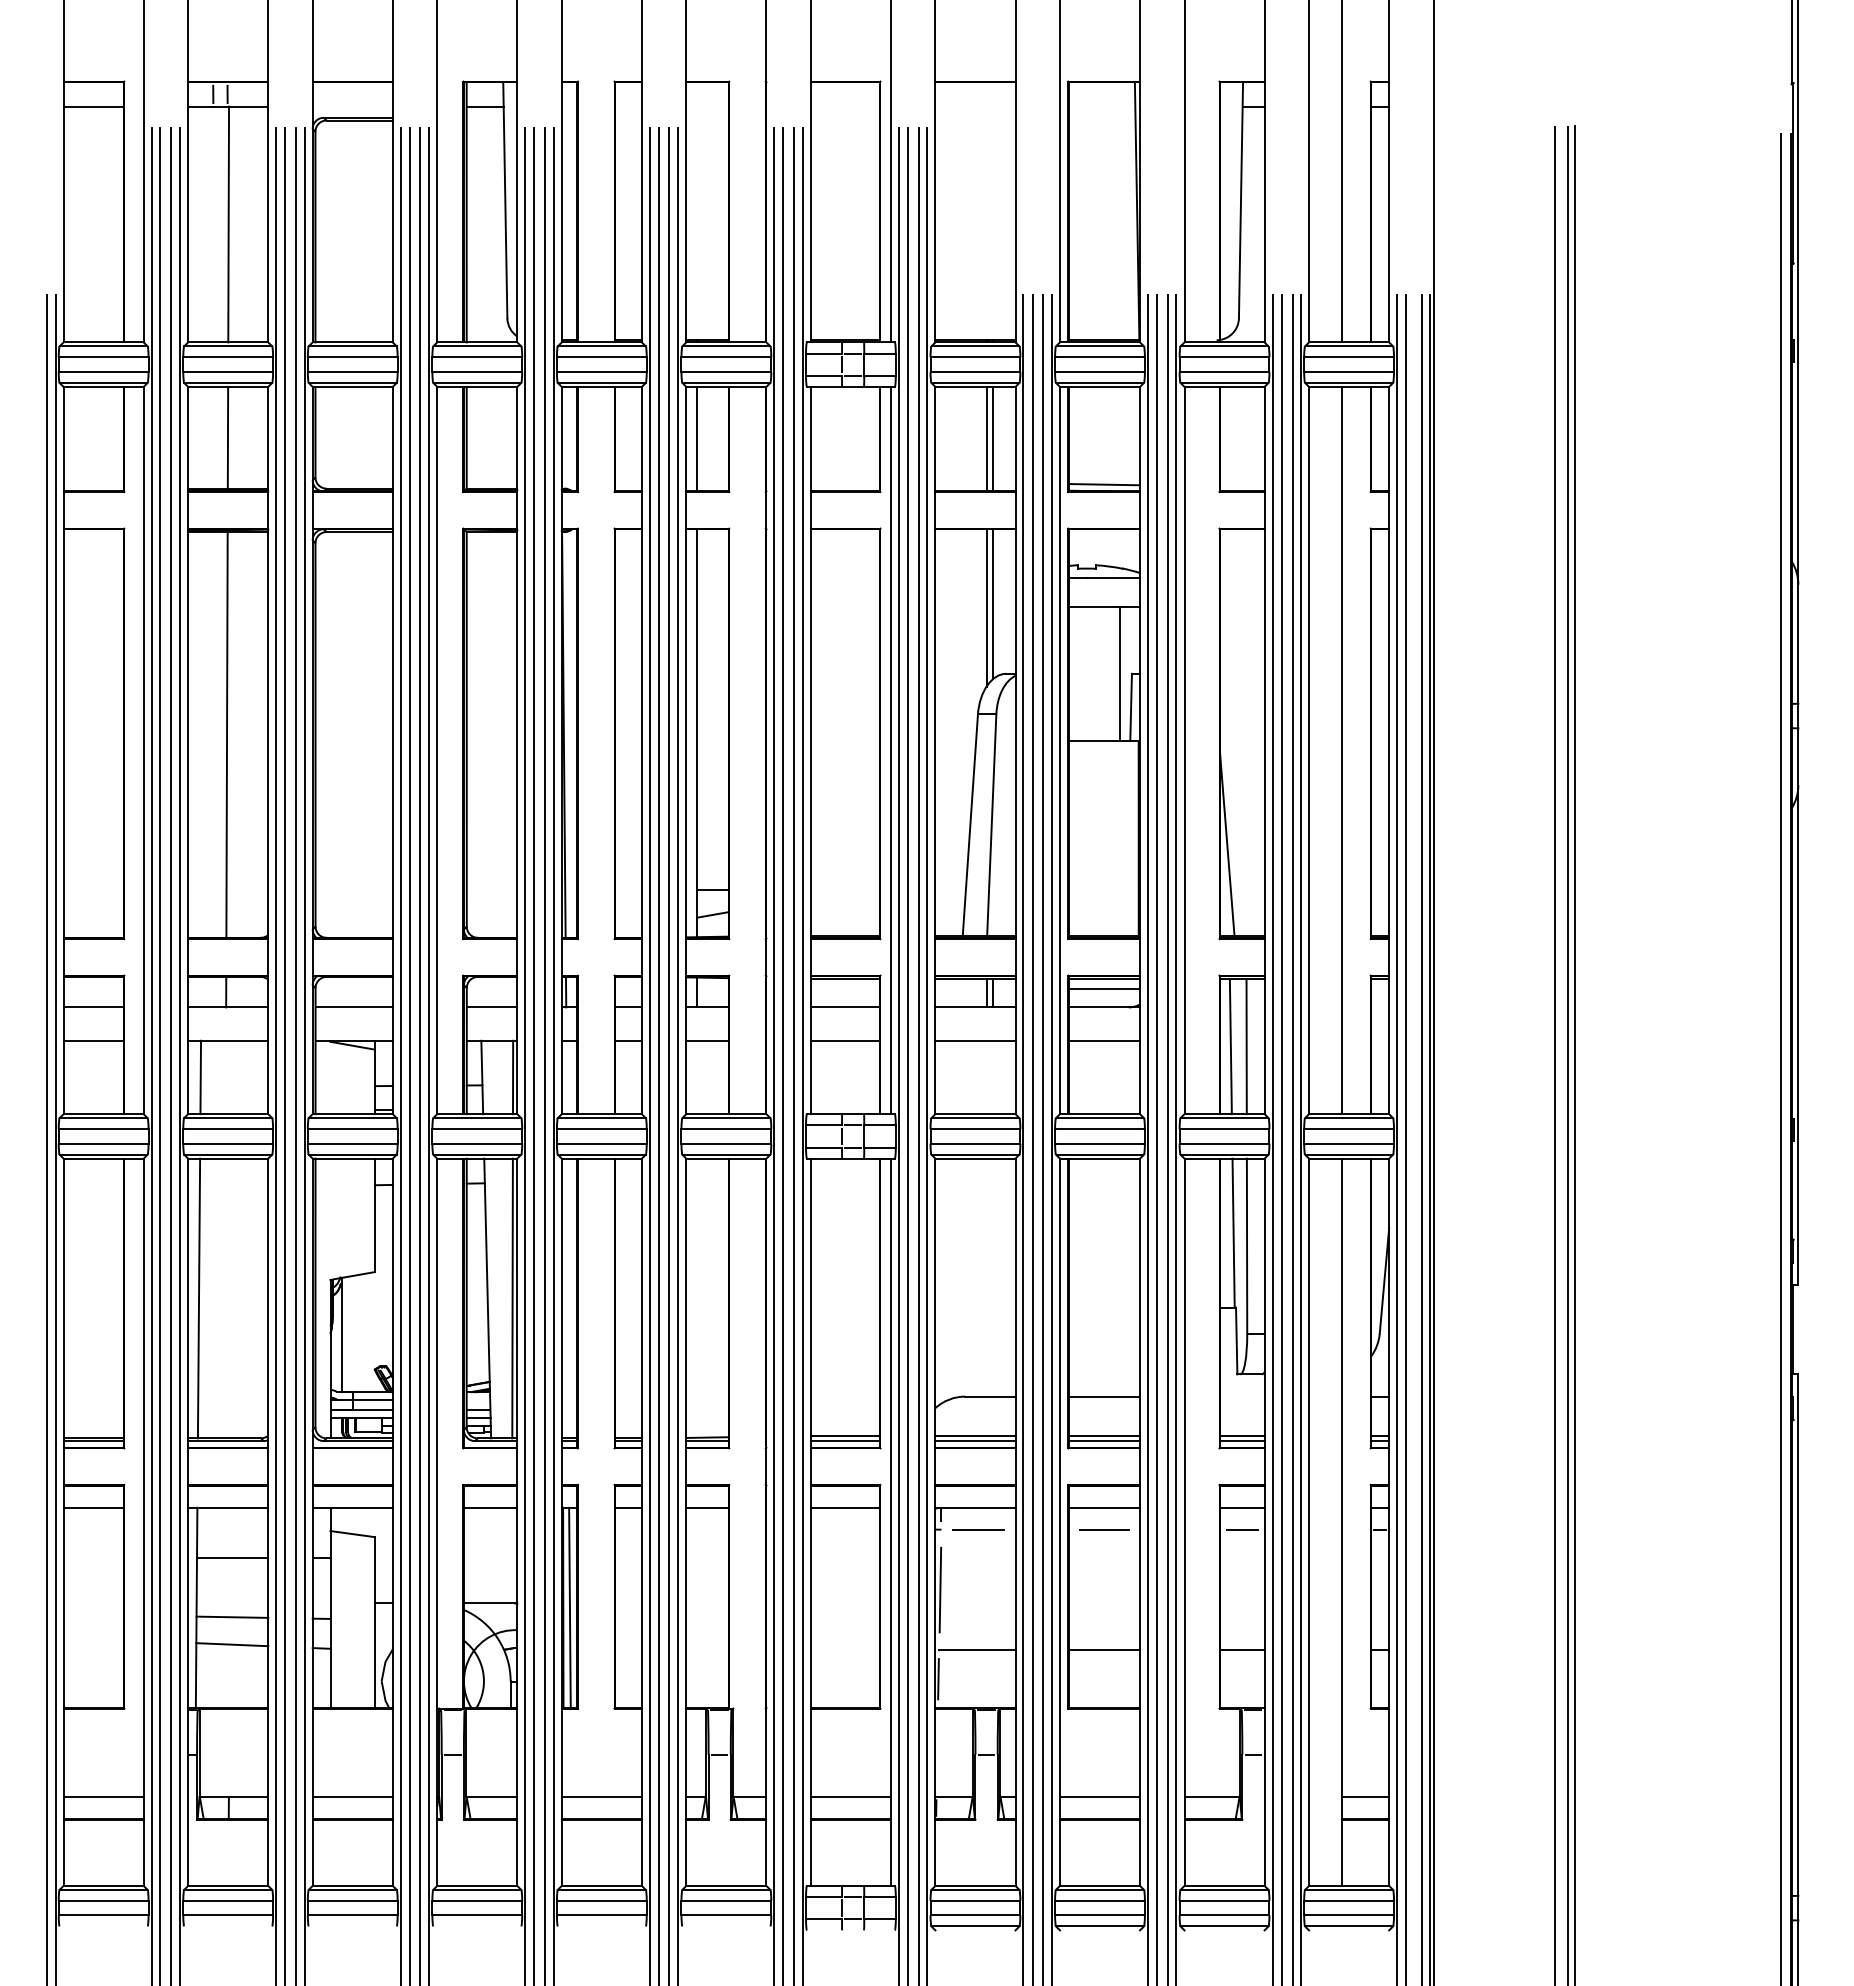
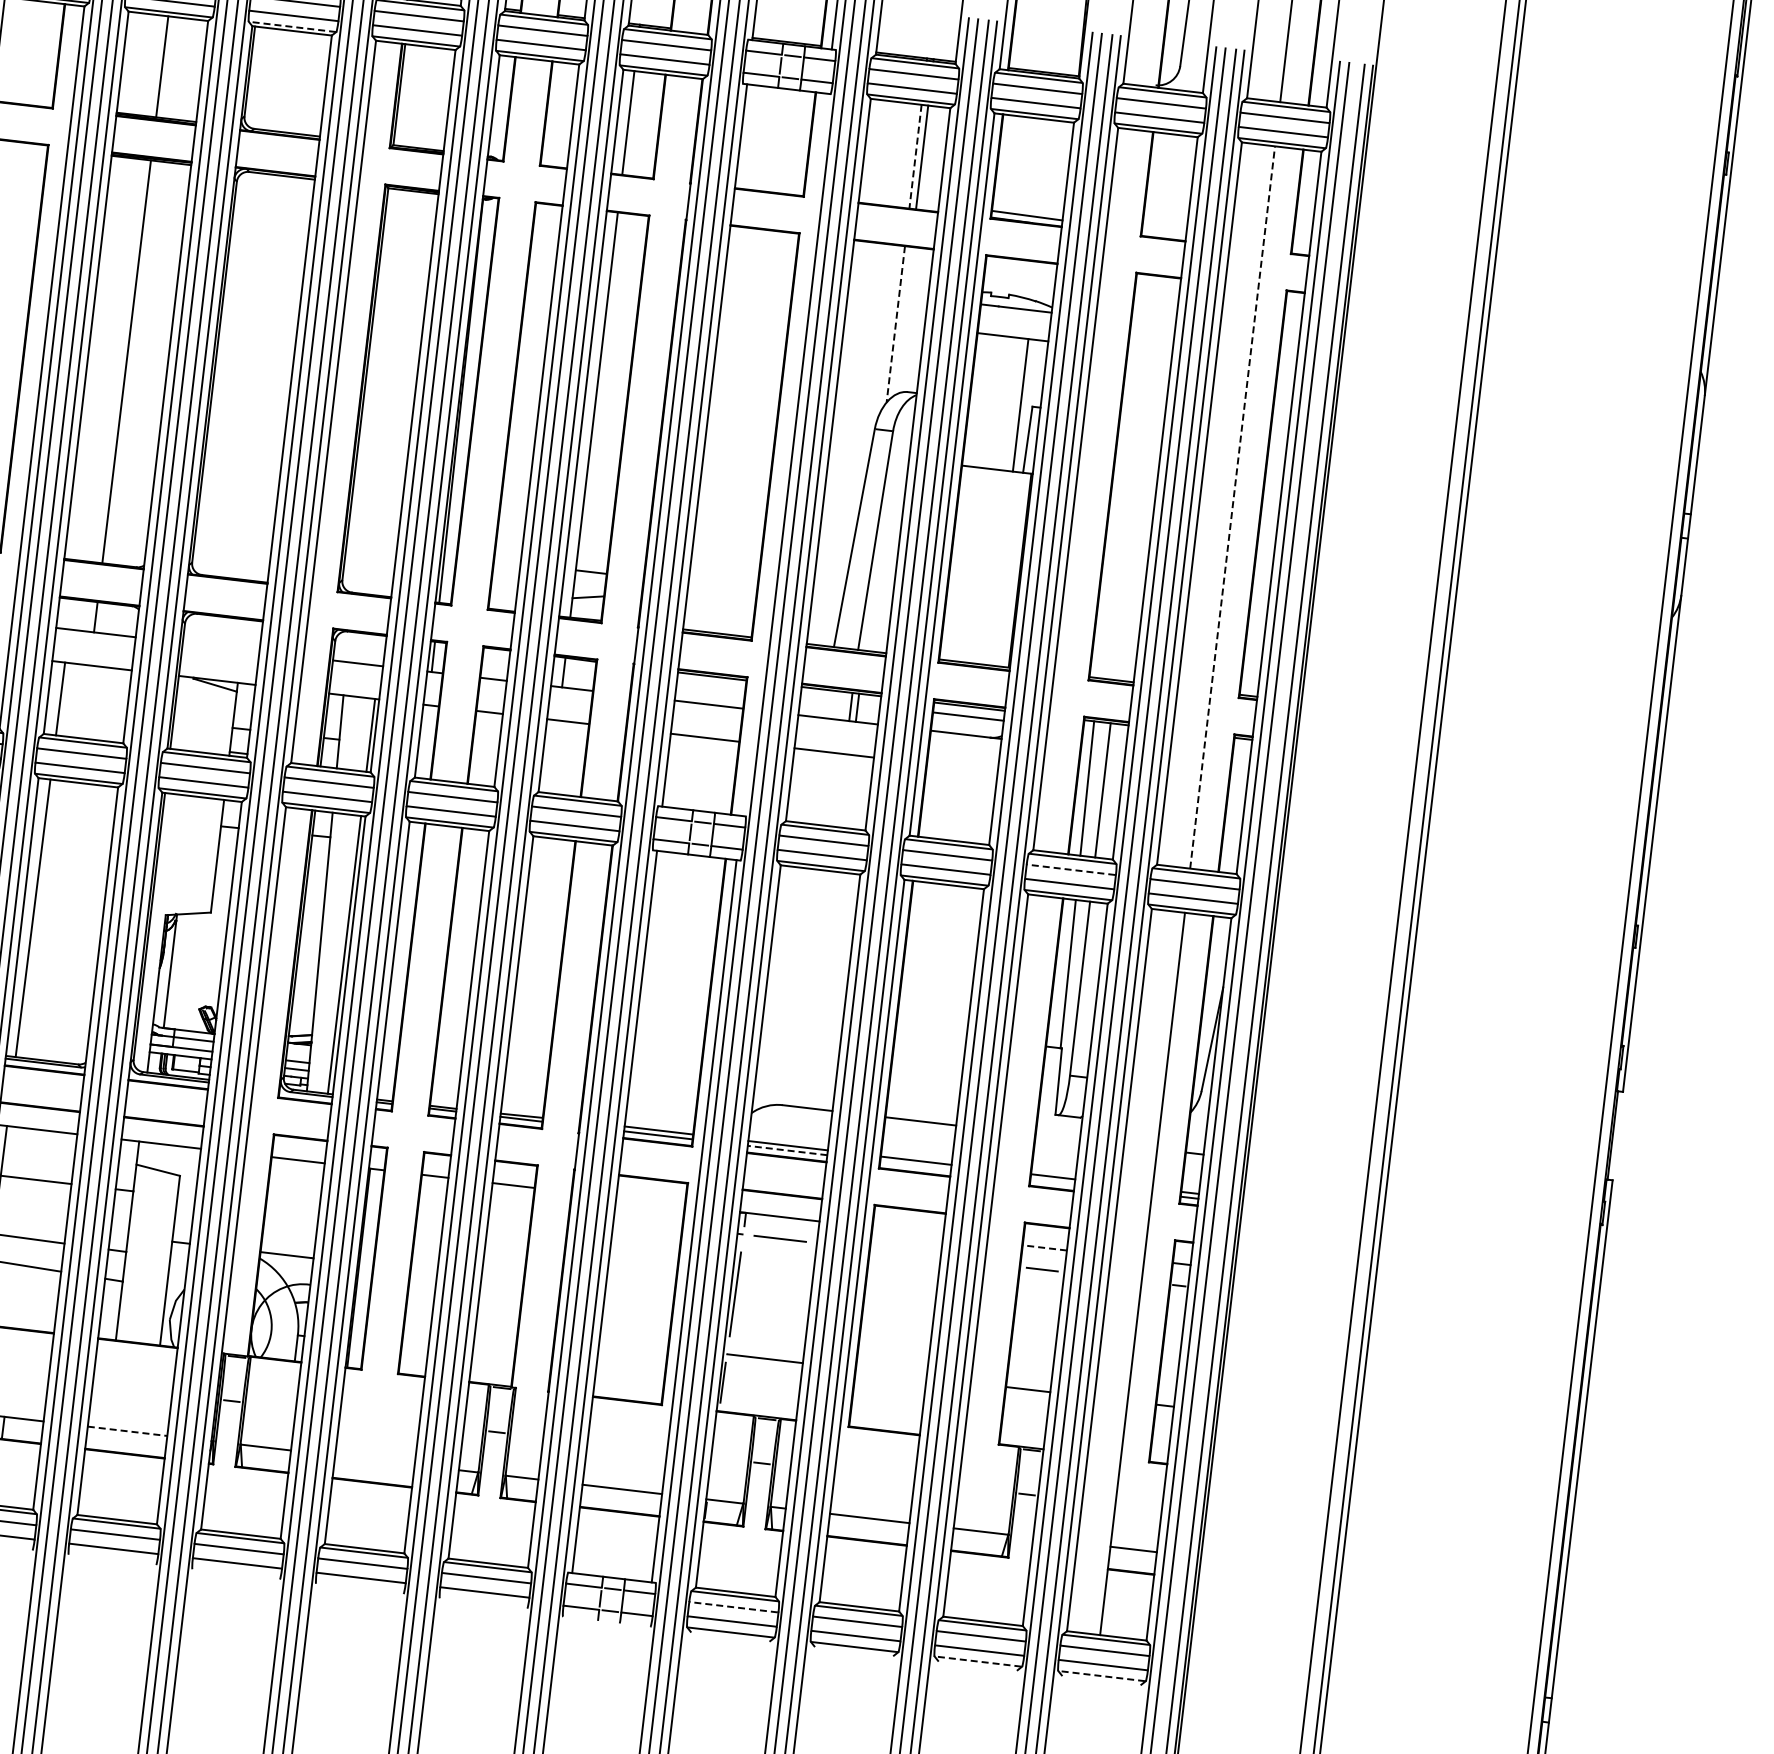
line: (352, 382) -> (292, 26), solid -> dashed
line: (986, 439) -> (915, 157), solid -> dashed
line: (993, 603) -> (903, 320), removed
line: (986, 607) -> (895, 323), solid -> dashed
line: (890, 750) -> (783, 454), removed
line: (1342, 750) -> (1232, 507), solid -> dashed
line: (1227, 844) -> (1107, 587), removed
line: (353, 1007) -> (220, 647), removed
line: (1104, 1040) -> (962, 767), removed
line: (1224, 1129) -> (1071, 870), solid -> dashed
line: (974, 1441) -> (786, 1150), solid -> dashed
line: (1104, 1441) -> (915, 1165), removed
line: (1242, 1441) -> (1052, 1182), removed
line: (844, 1507) -> (649, 1201), removed
line: (1104, 1507) -> (907, 1231), removed
line: (1241, 1507) -> (1044, 1247), solid -> dashed
line: (1104, 1529) -> (905, 1253), removed
line: (569, 1607) -> (364, 1268), removed
line: (1104, 1650) -> (891, 1373), removed
line: (353, 1796) -> (128, 1430), solid -> dashed
line: (601, 1796) -> (374, 1459), removed
line: (974, 1900) -> (733, 1606), solid -> dashed
line: (1224, 1926) -> (978, 1661), solid -> dashed
line: (1348, 1926) -> (1101, 1676), solid -> dashed

